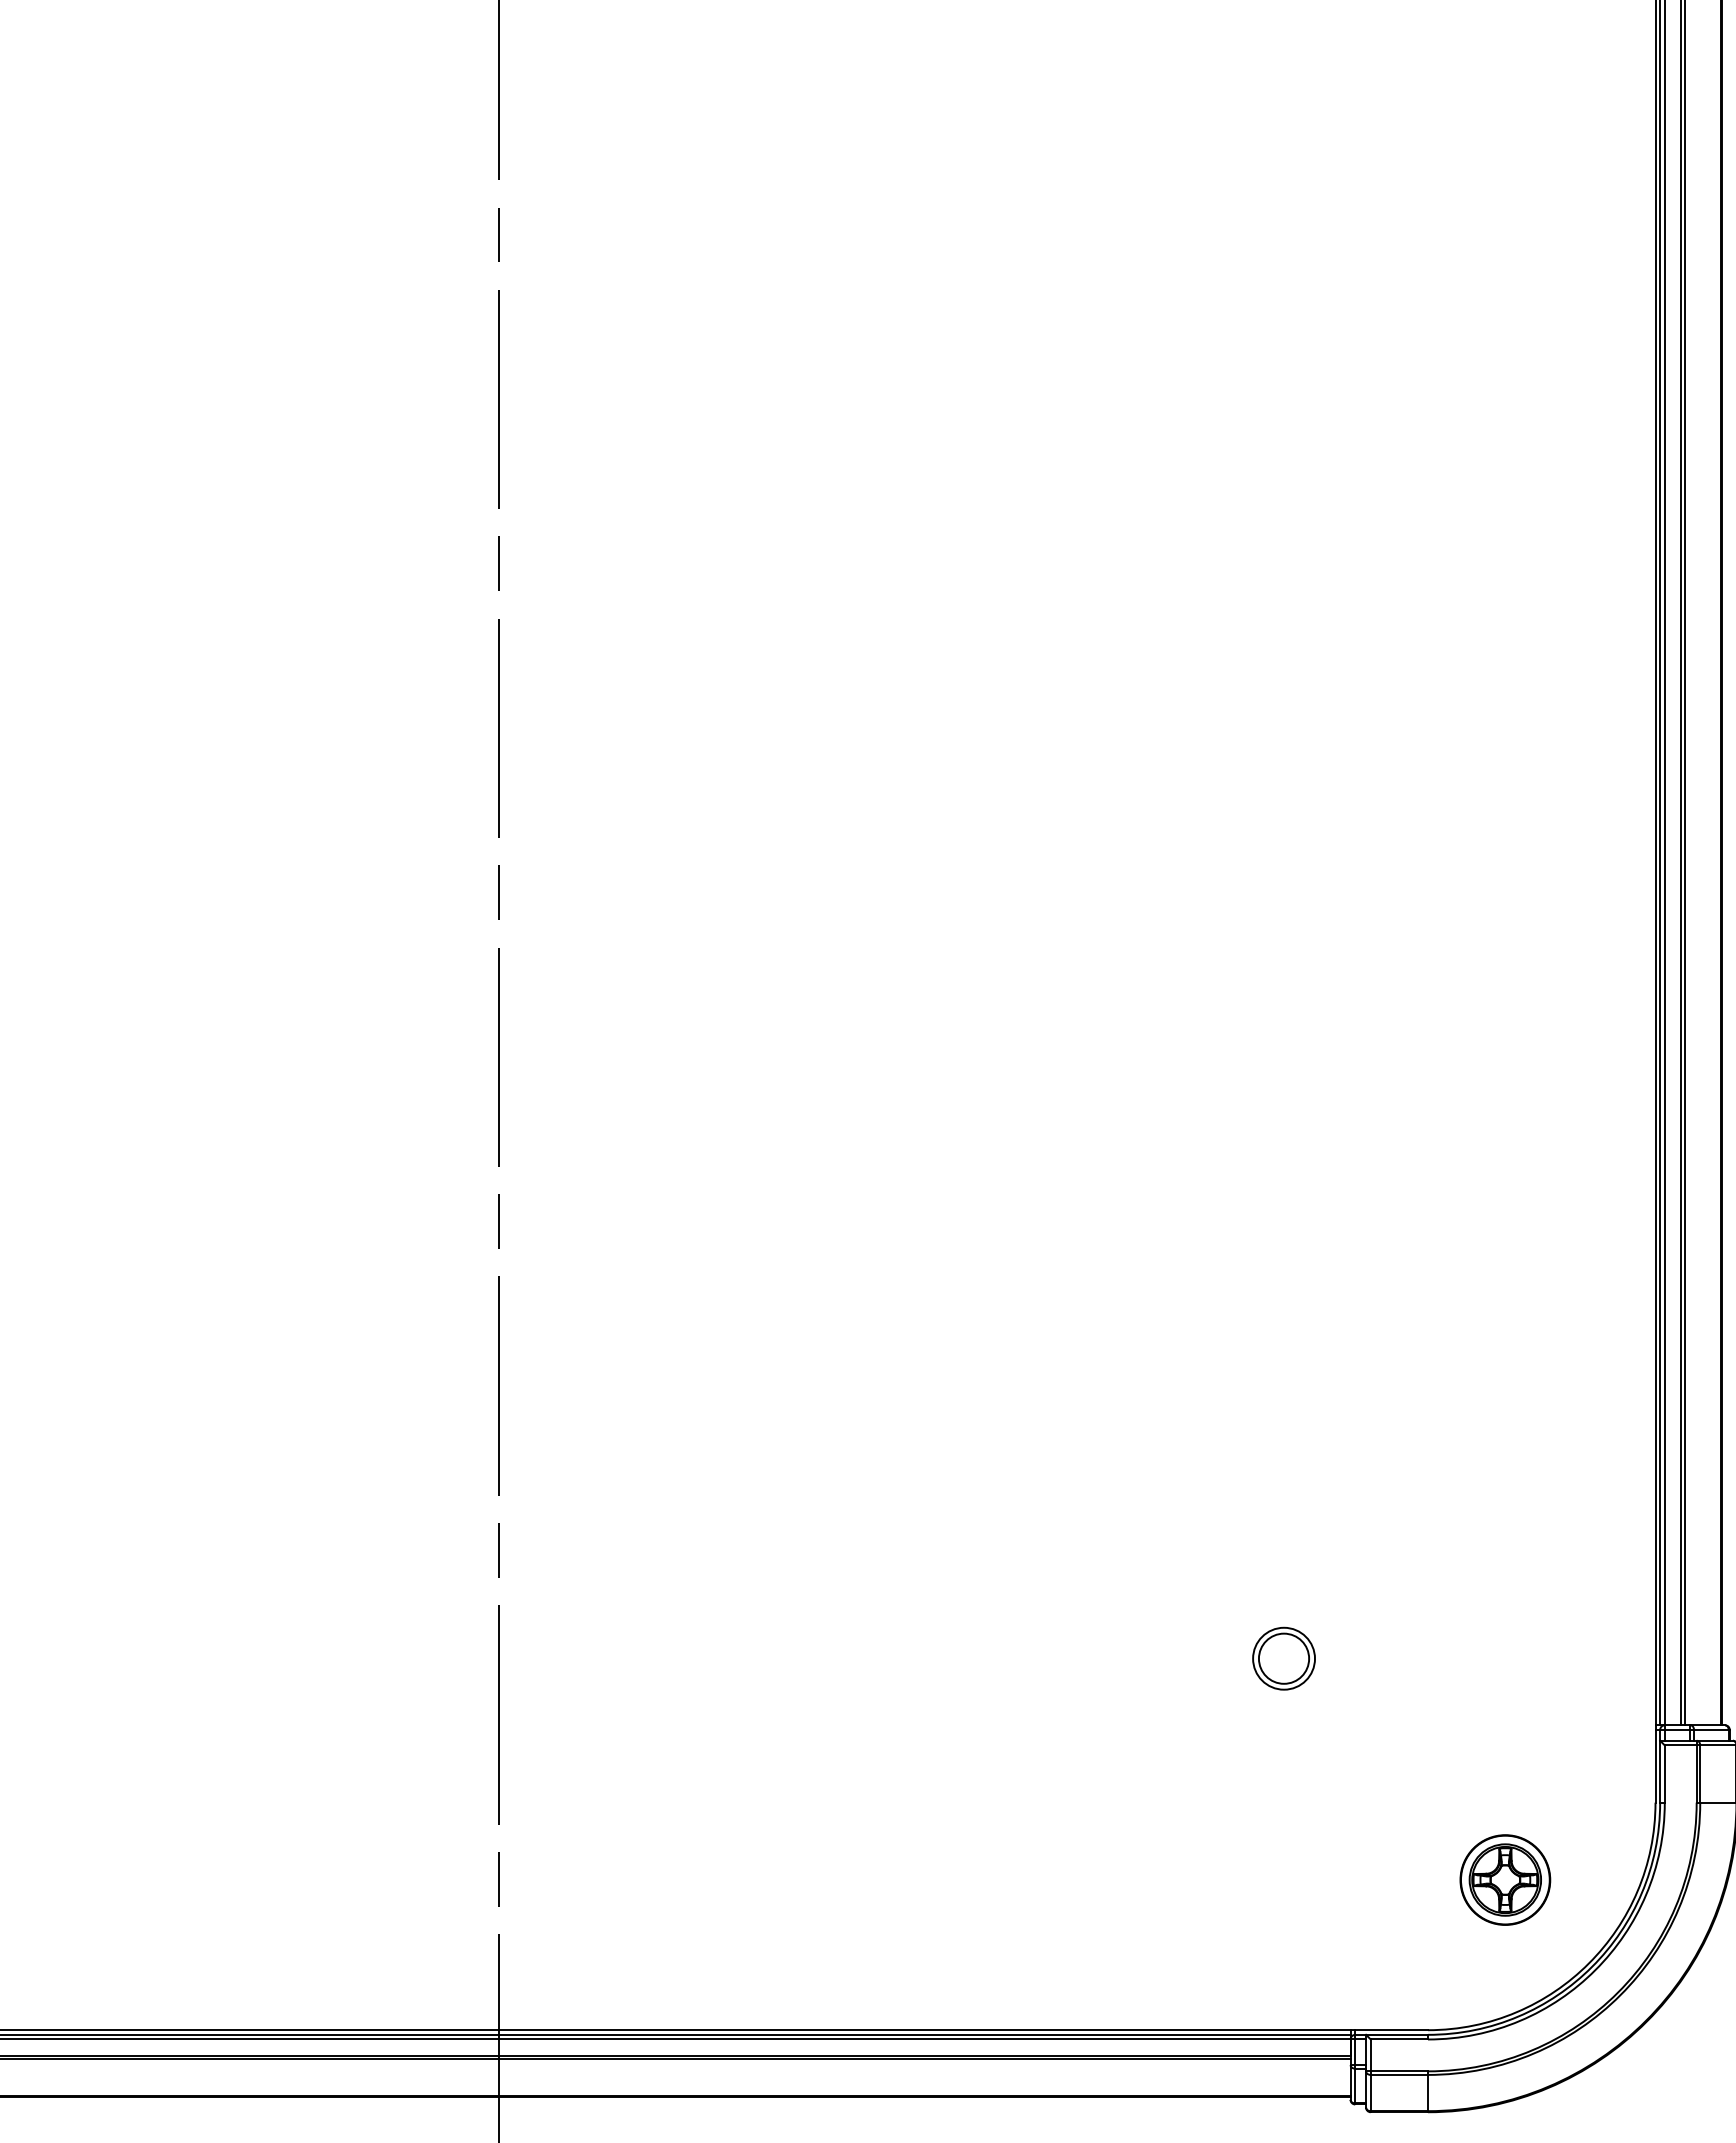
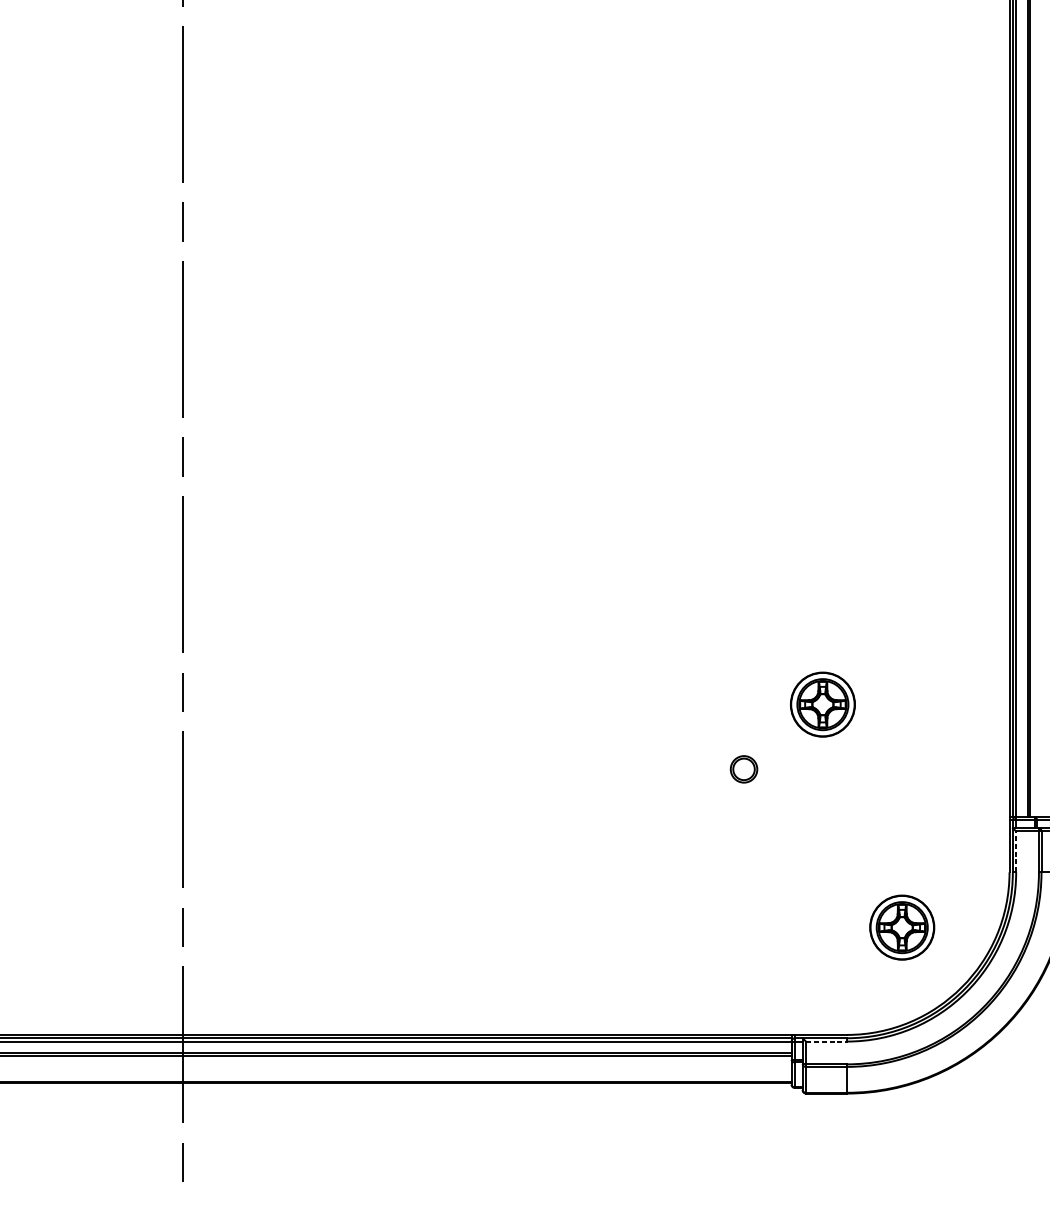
part: (1394, 1567) -> (823, 704), added
part: (1283, 1658) -> (743, 769), size x0.6
line: (1664, 1774) -> (1015, 852), solid -> dashed
line: (1399, 2039) -> (826, 1041), solid -> dashed

